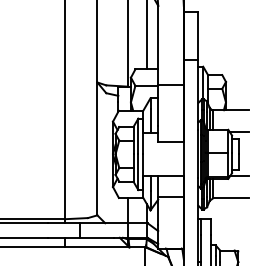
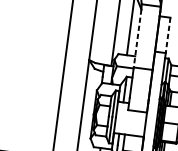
line: (198, 36) -> (168, 36), solid -> dashed
line: (158, 45) -> (137, 38), solid -> dashed

